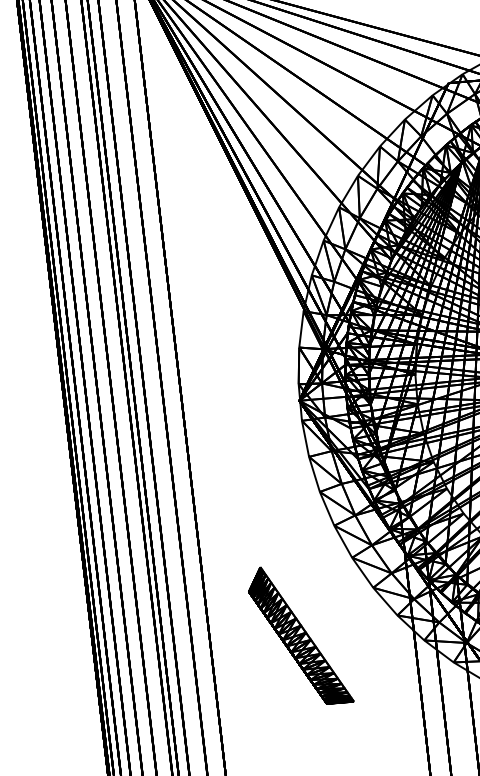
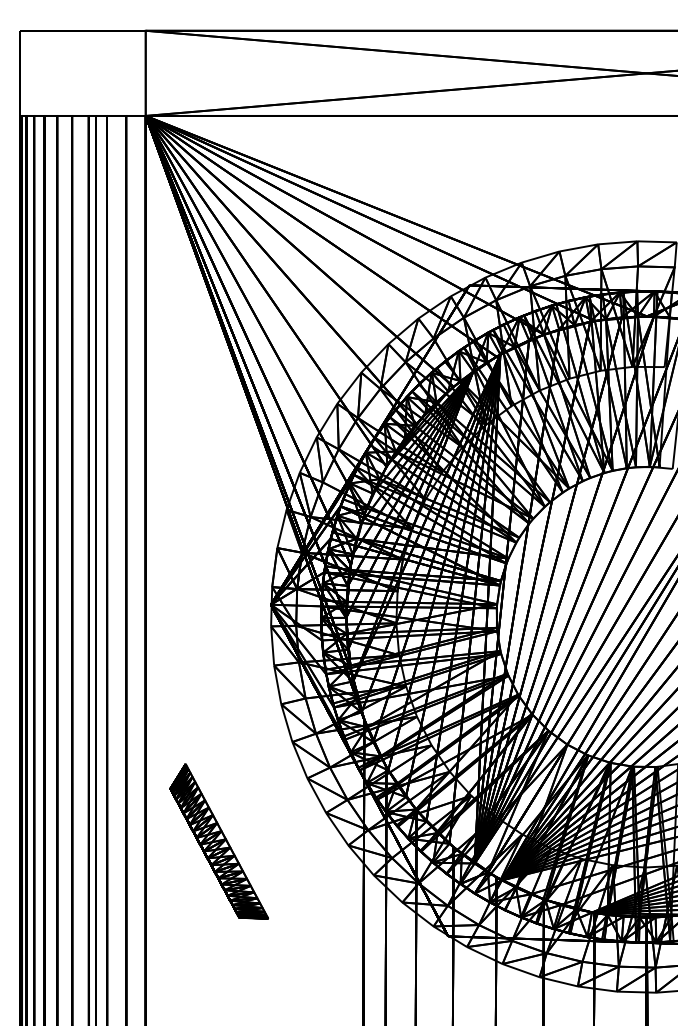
part: (299, 635) -> (218, 841), moved

